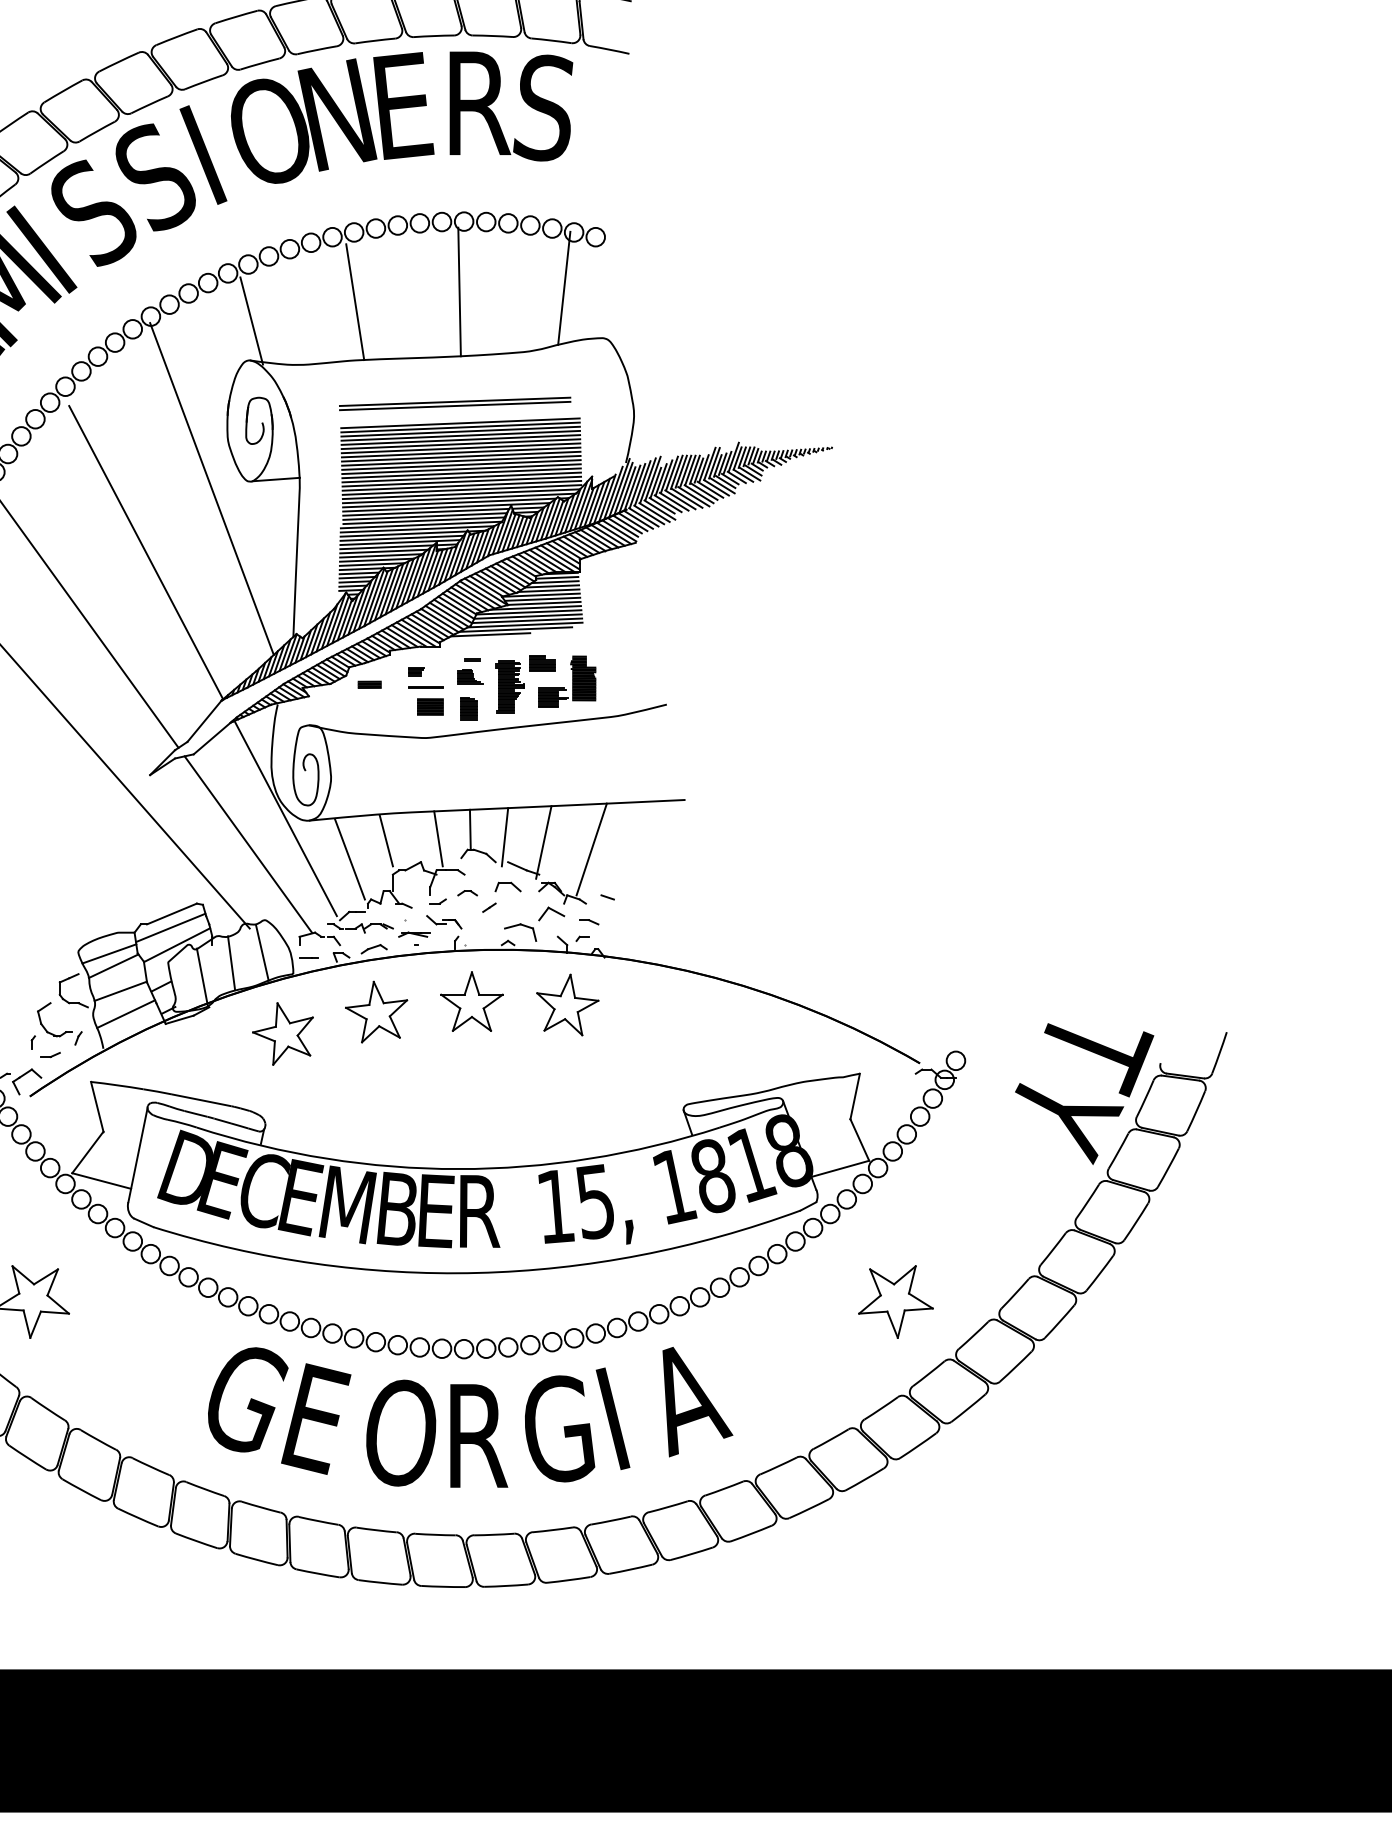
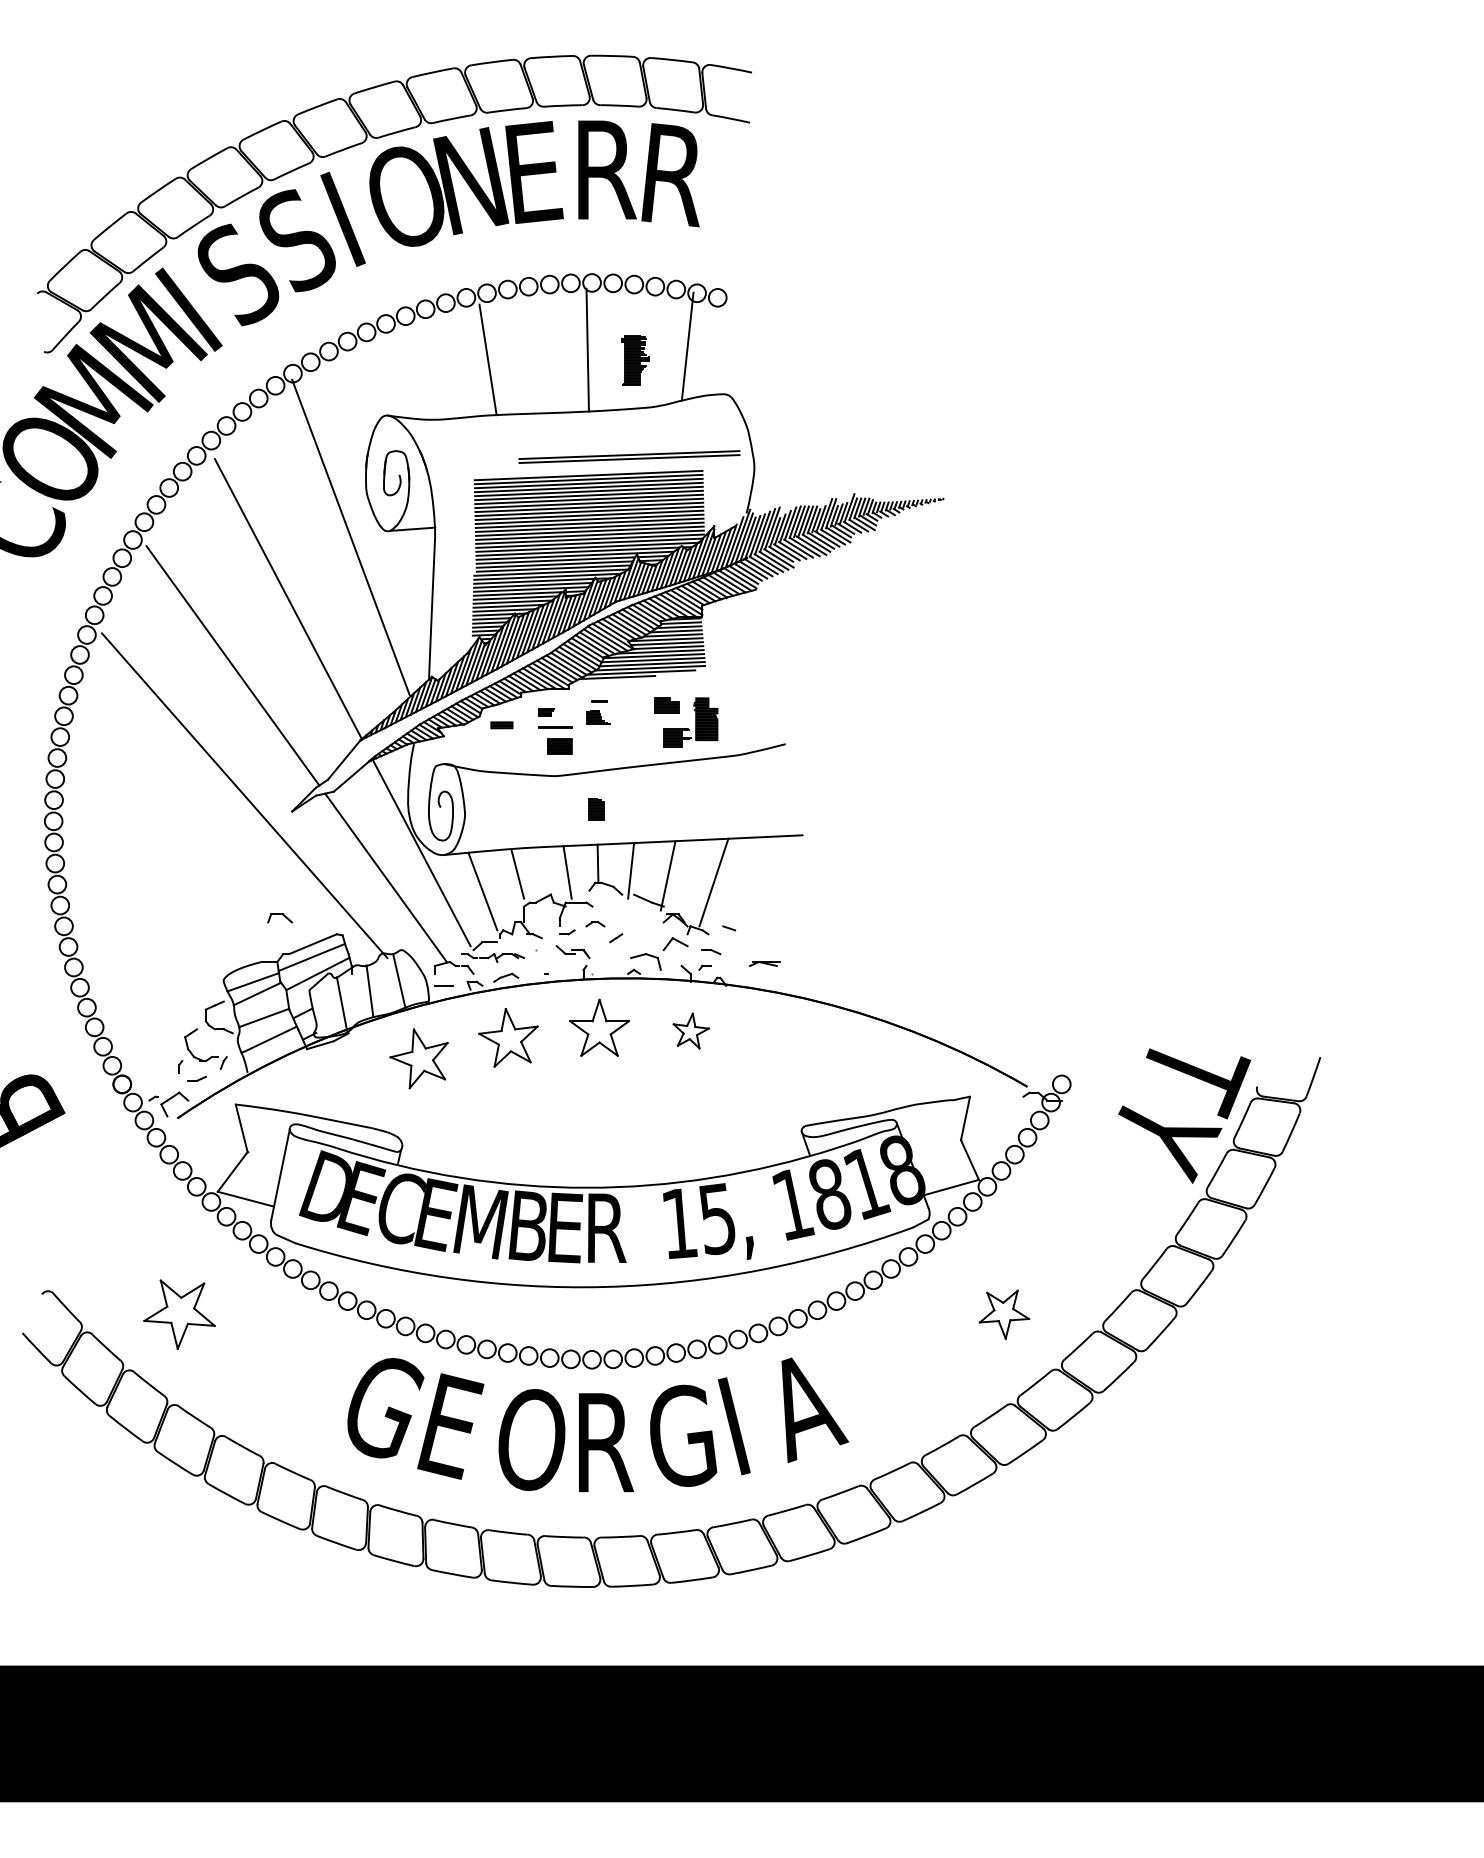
text: (544, 109) -> (668, 175), S -> R
line: (250, 320) -> (388, 377), removed
part: (455, 403) -> (629, 456), moved
part: (509, 687) -> (635, 360), moved
part: (468, 709) -> (596, 809), moved
part: (507, 887) -> (279, 918), moved
part: (414, 934) -> (764, 963), moved
part: (568, 1004) -> (691, 1030), size x0.6
part: (895, 1301) -> (1004, 1314), size x0.7

